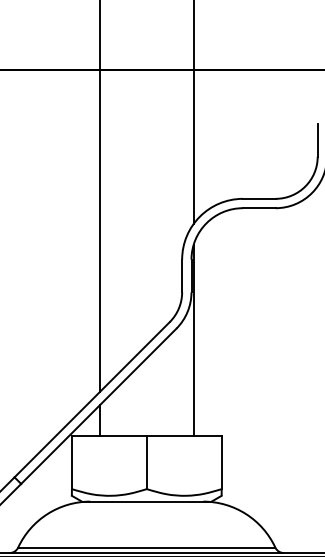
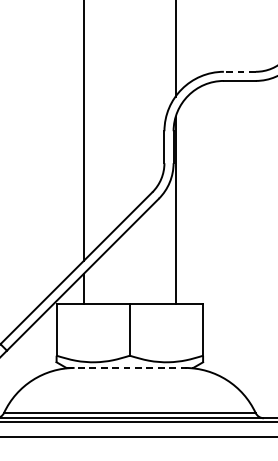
line: (258, 198) -> (239, 71), solid -> dashed
line: (146, 501) -> (129, 367), solid -> dashed

